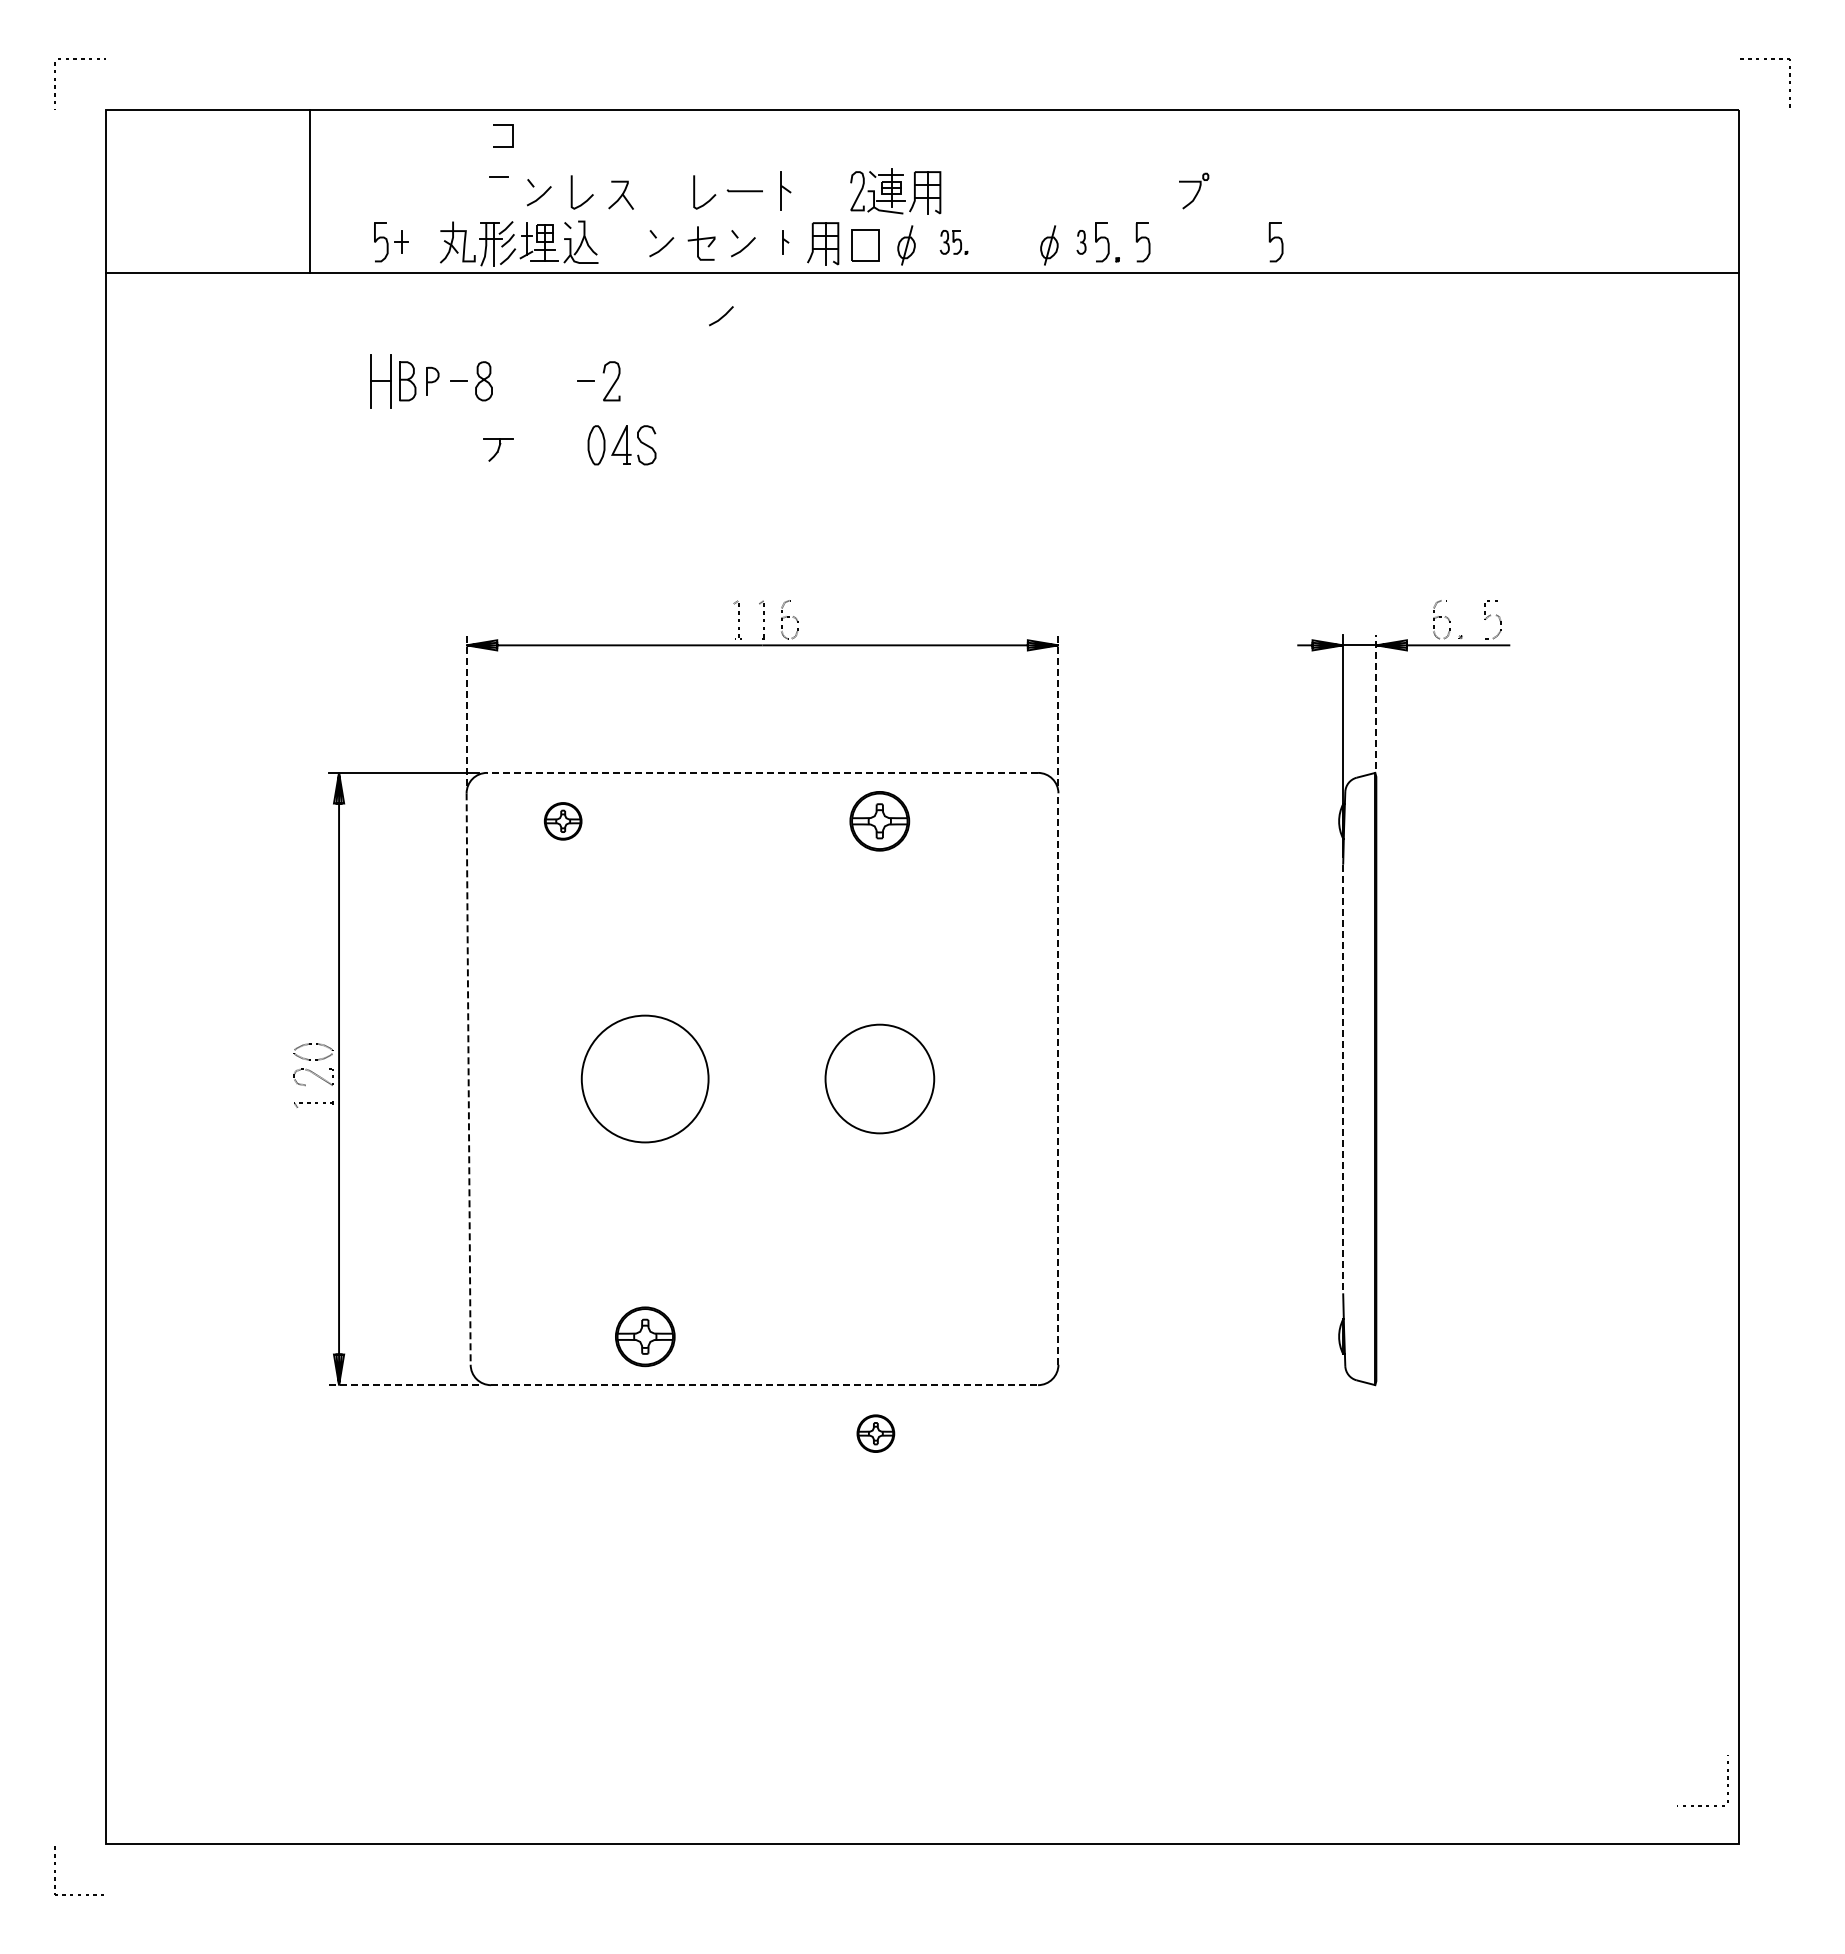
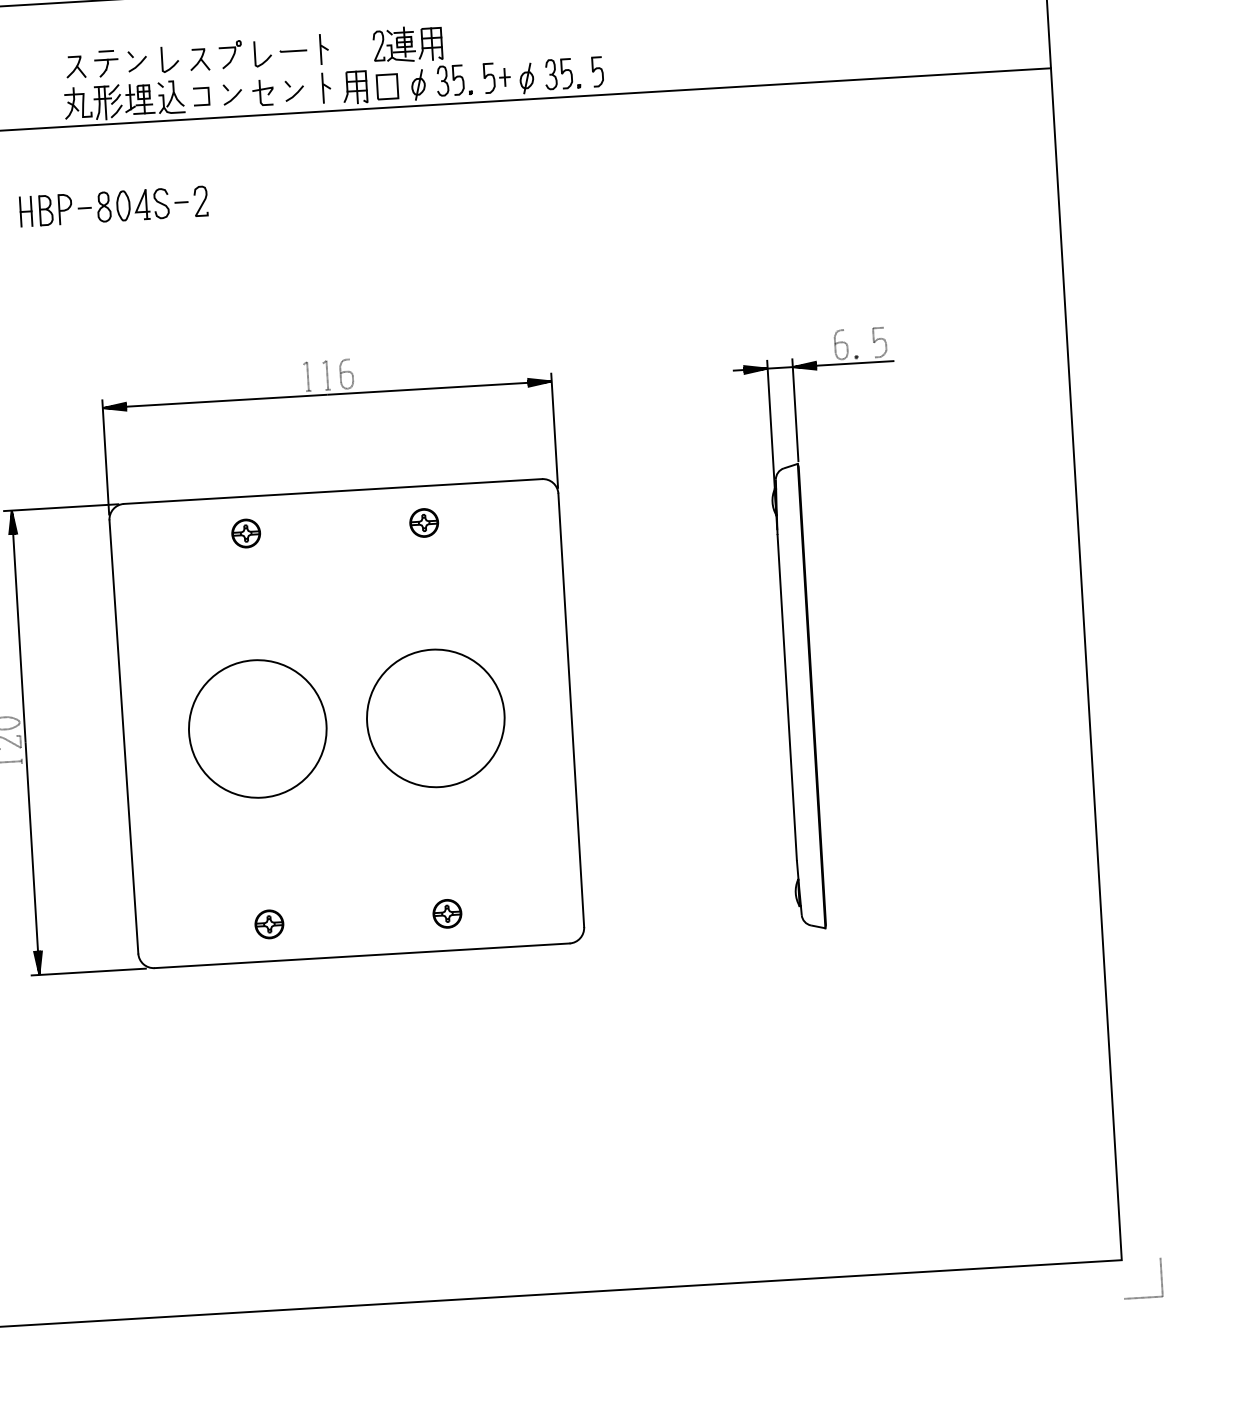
line: (512, 135) -> (208, 95), moved
part: (1194, 190) -> (230, 54), moved
part: (457, 194) -> (75, 66), added
part: (785, 241) -> (326, 87), size x1.67
part: (391, 242) -> (497, 78), moved
part: (953, 242) -> (453, 80), size x1.67
part: (1081, 242) -> (551, 74), size x1.67
part: (1275, 242) -> (698, 66), removed
line: (721, 316) -> (281, 147), removed
part: (380, 380) -> (25, 211), size x0.71
part: (432, 380) -> (65, 208), size x1.43
part: (621, 445) -> (142, 204), moved
part: (498, 449) -> (106, 67), moved
line: (1376, 701) -> (795, 409), dashed -> solid
line: (466, 709) -> (105, 456), dashed -> solid
line: (1058, 709) -> (554, 430), dashed -> solid
line: (762, 772) -> (332, 491), dashed -> solid
part: (562, 821) -> (245, 533), moved
part: (879, 821) -> (423, 523), size x0.62
circle: (644, 1078) -> (257, 728), size x1.43
circle: (879, 1078) -> (435, 718), size x1.67
line: (468, 1079) -> (123, 737), dashed -> solid
line: (1058, 1079) -> (571, 710), dashed -> solid
line: (1343, 1079) -> (787, 697), dashed -> solid
part: (644, 1336) -> (268, 924), size x0.62
line: (403, 1385) -> (88, 972), dashed -> solid
line: (765, 1385) -> (362, 956), dashed -> solid
part: (875, 1433) -> (447, 913), moved
line: (1727, 1779) -> (1161, 1276), moved

